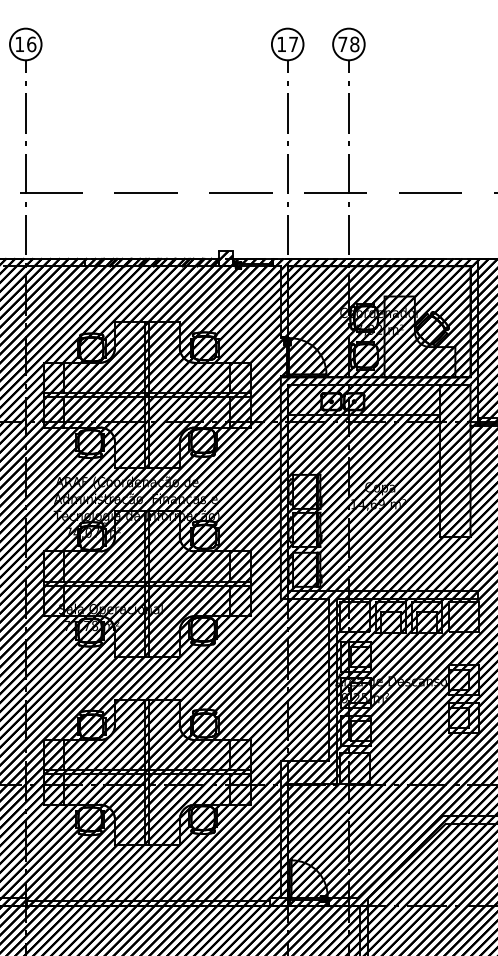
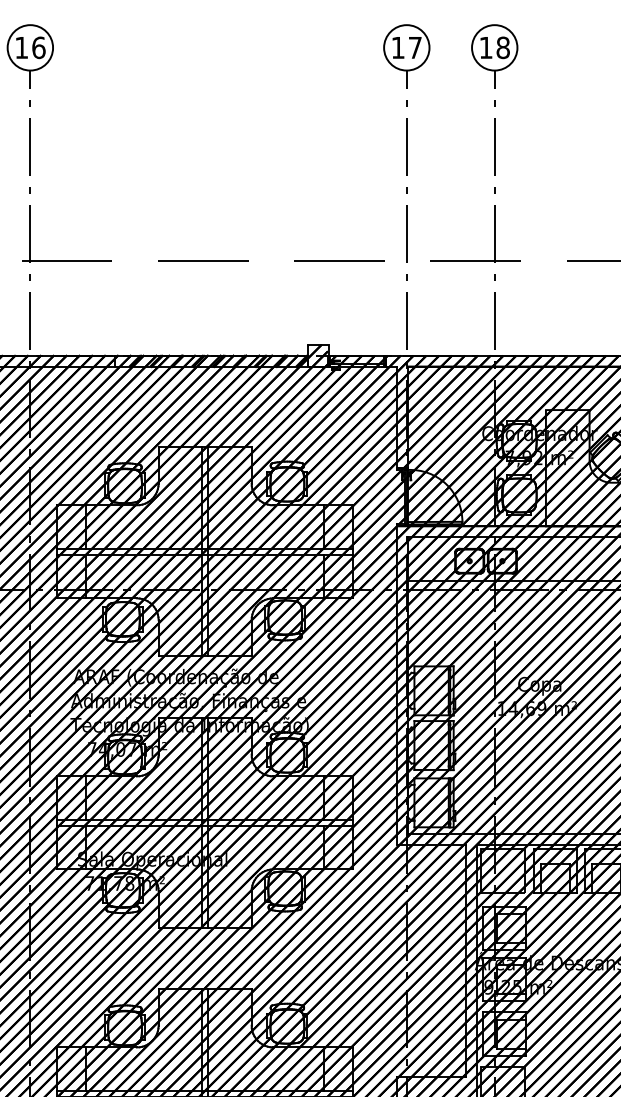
text: (342, 43) -> (485, 46), 78 -> 18

